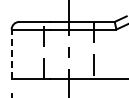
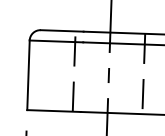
line: (11, 54) -> (28, 75), dashed -> solid

